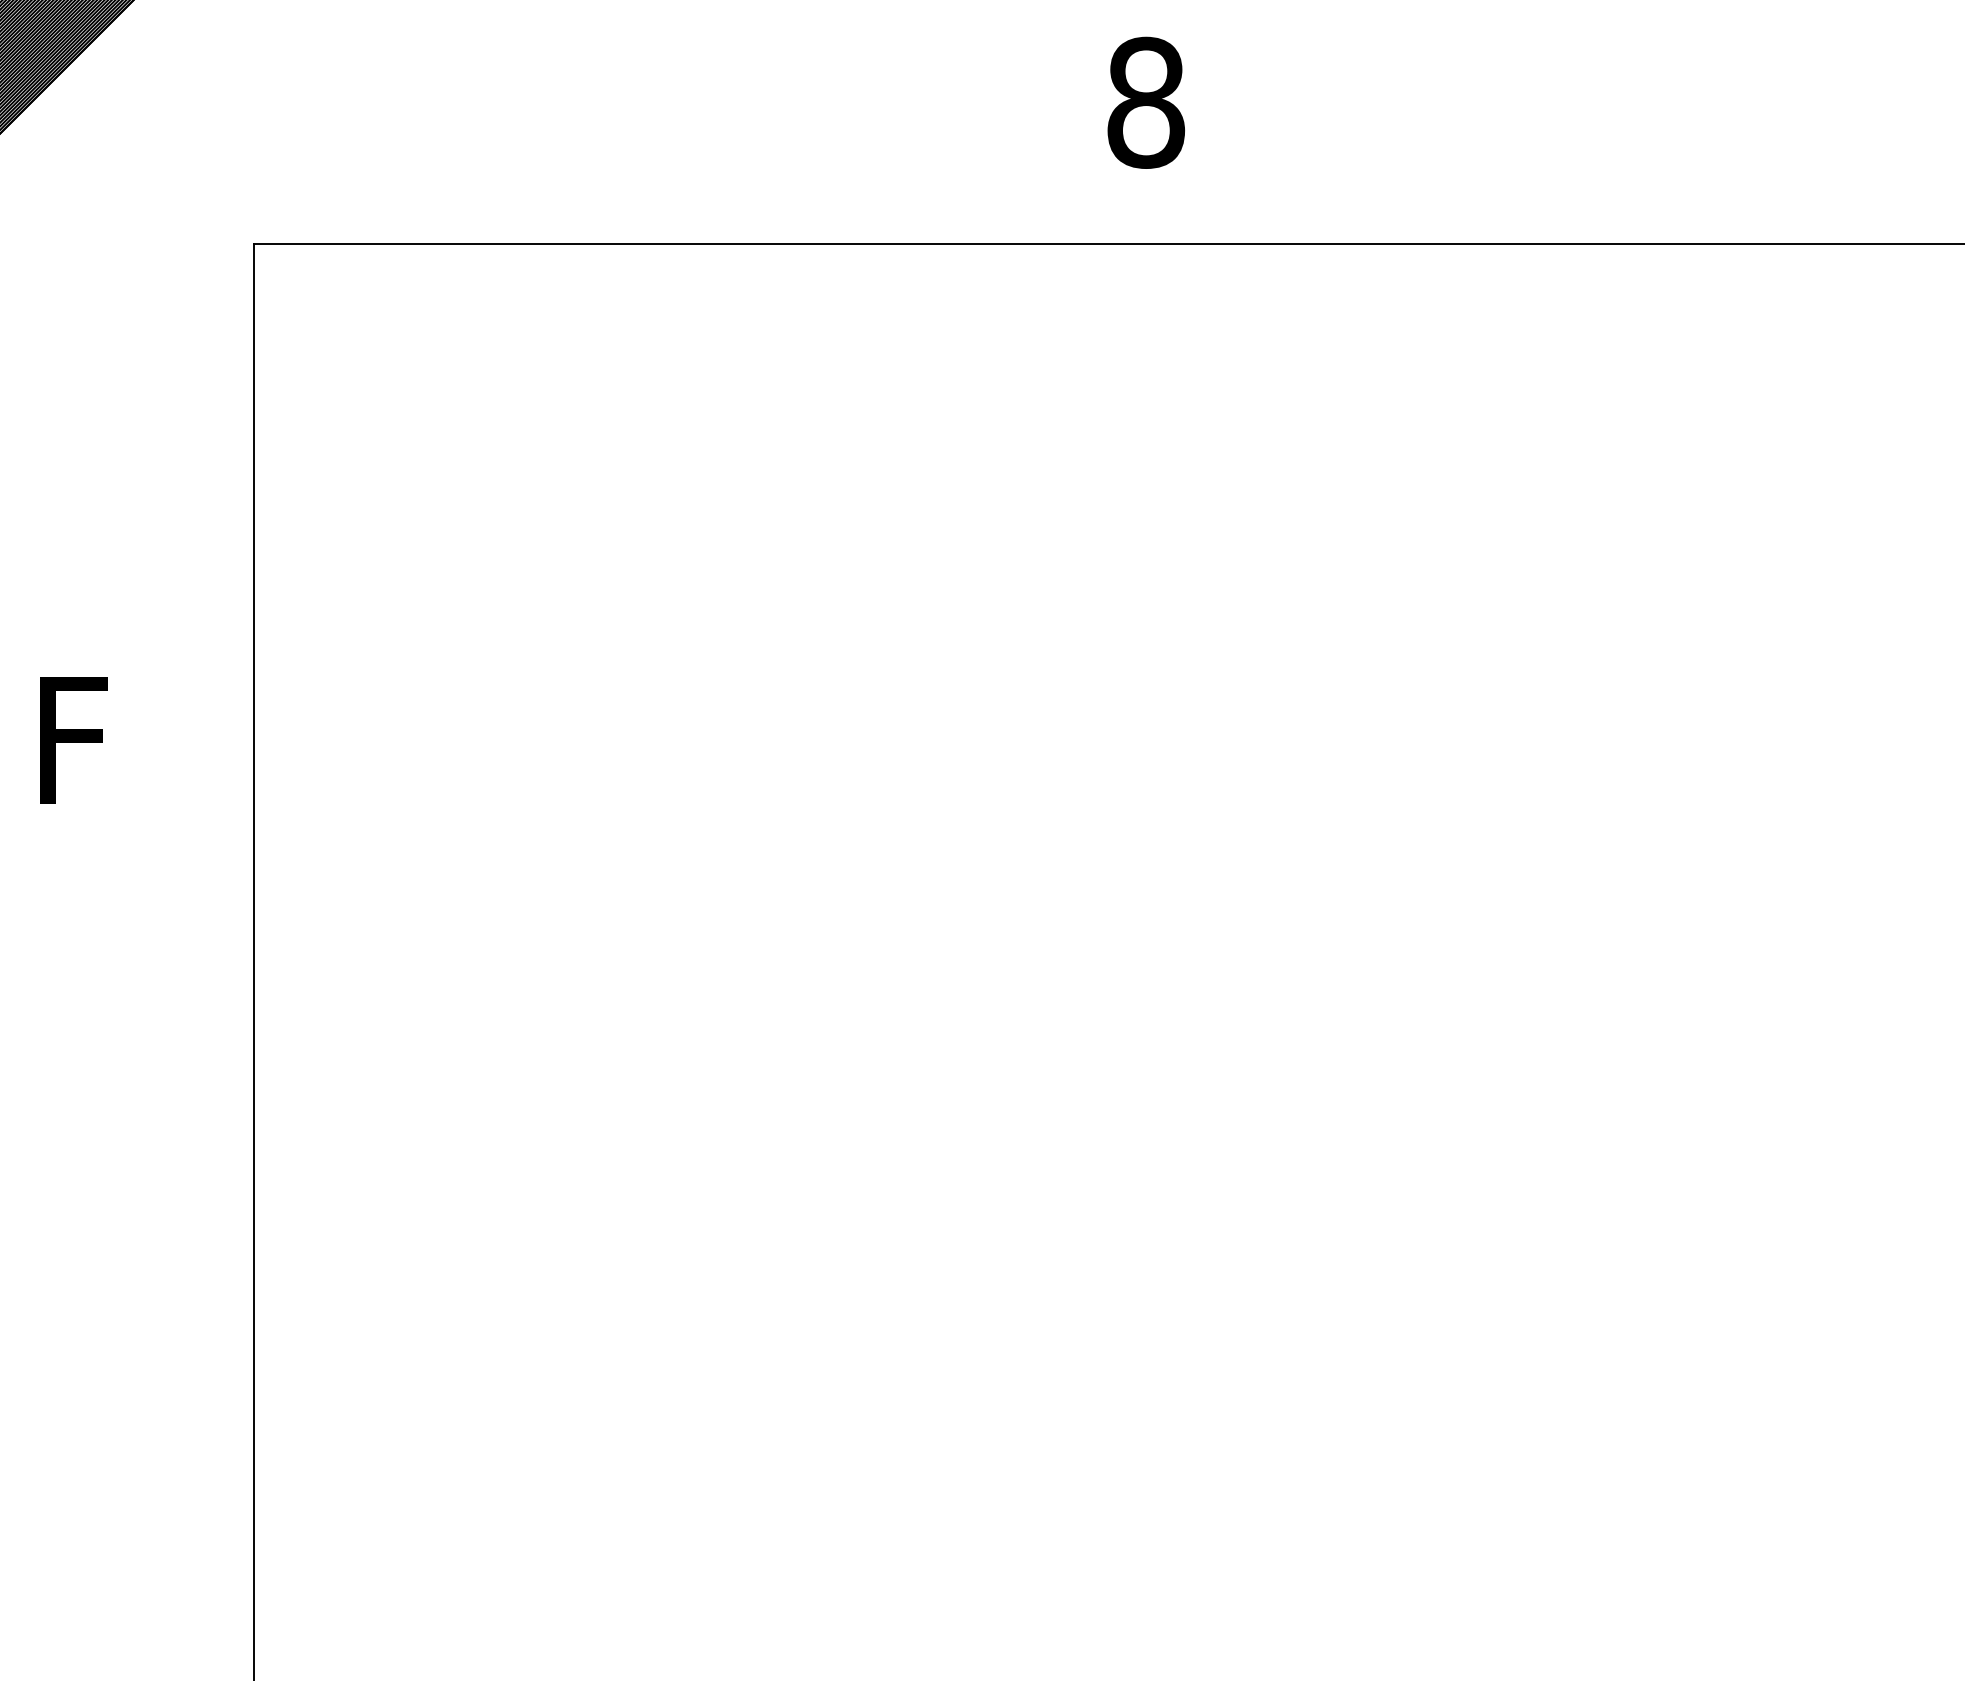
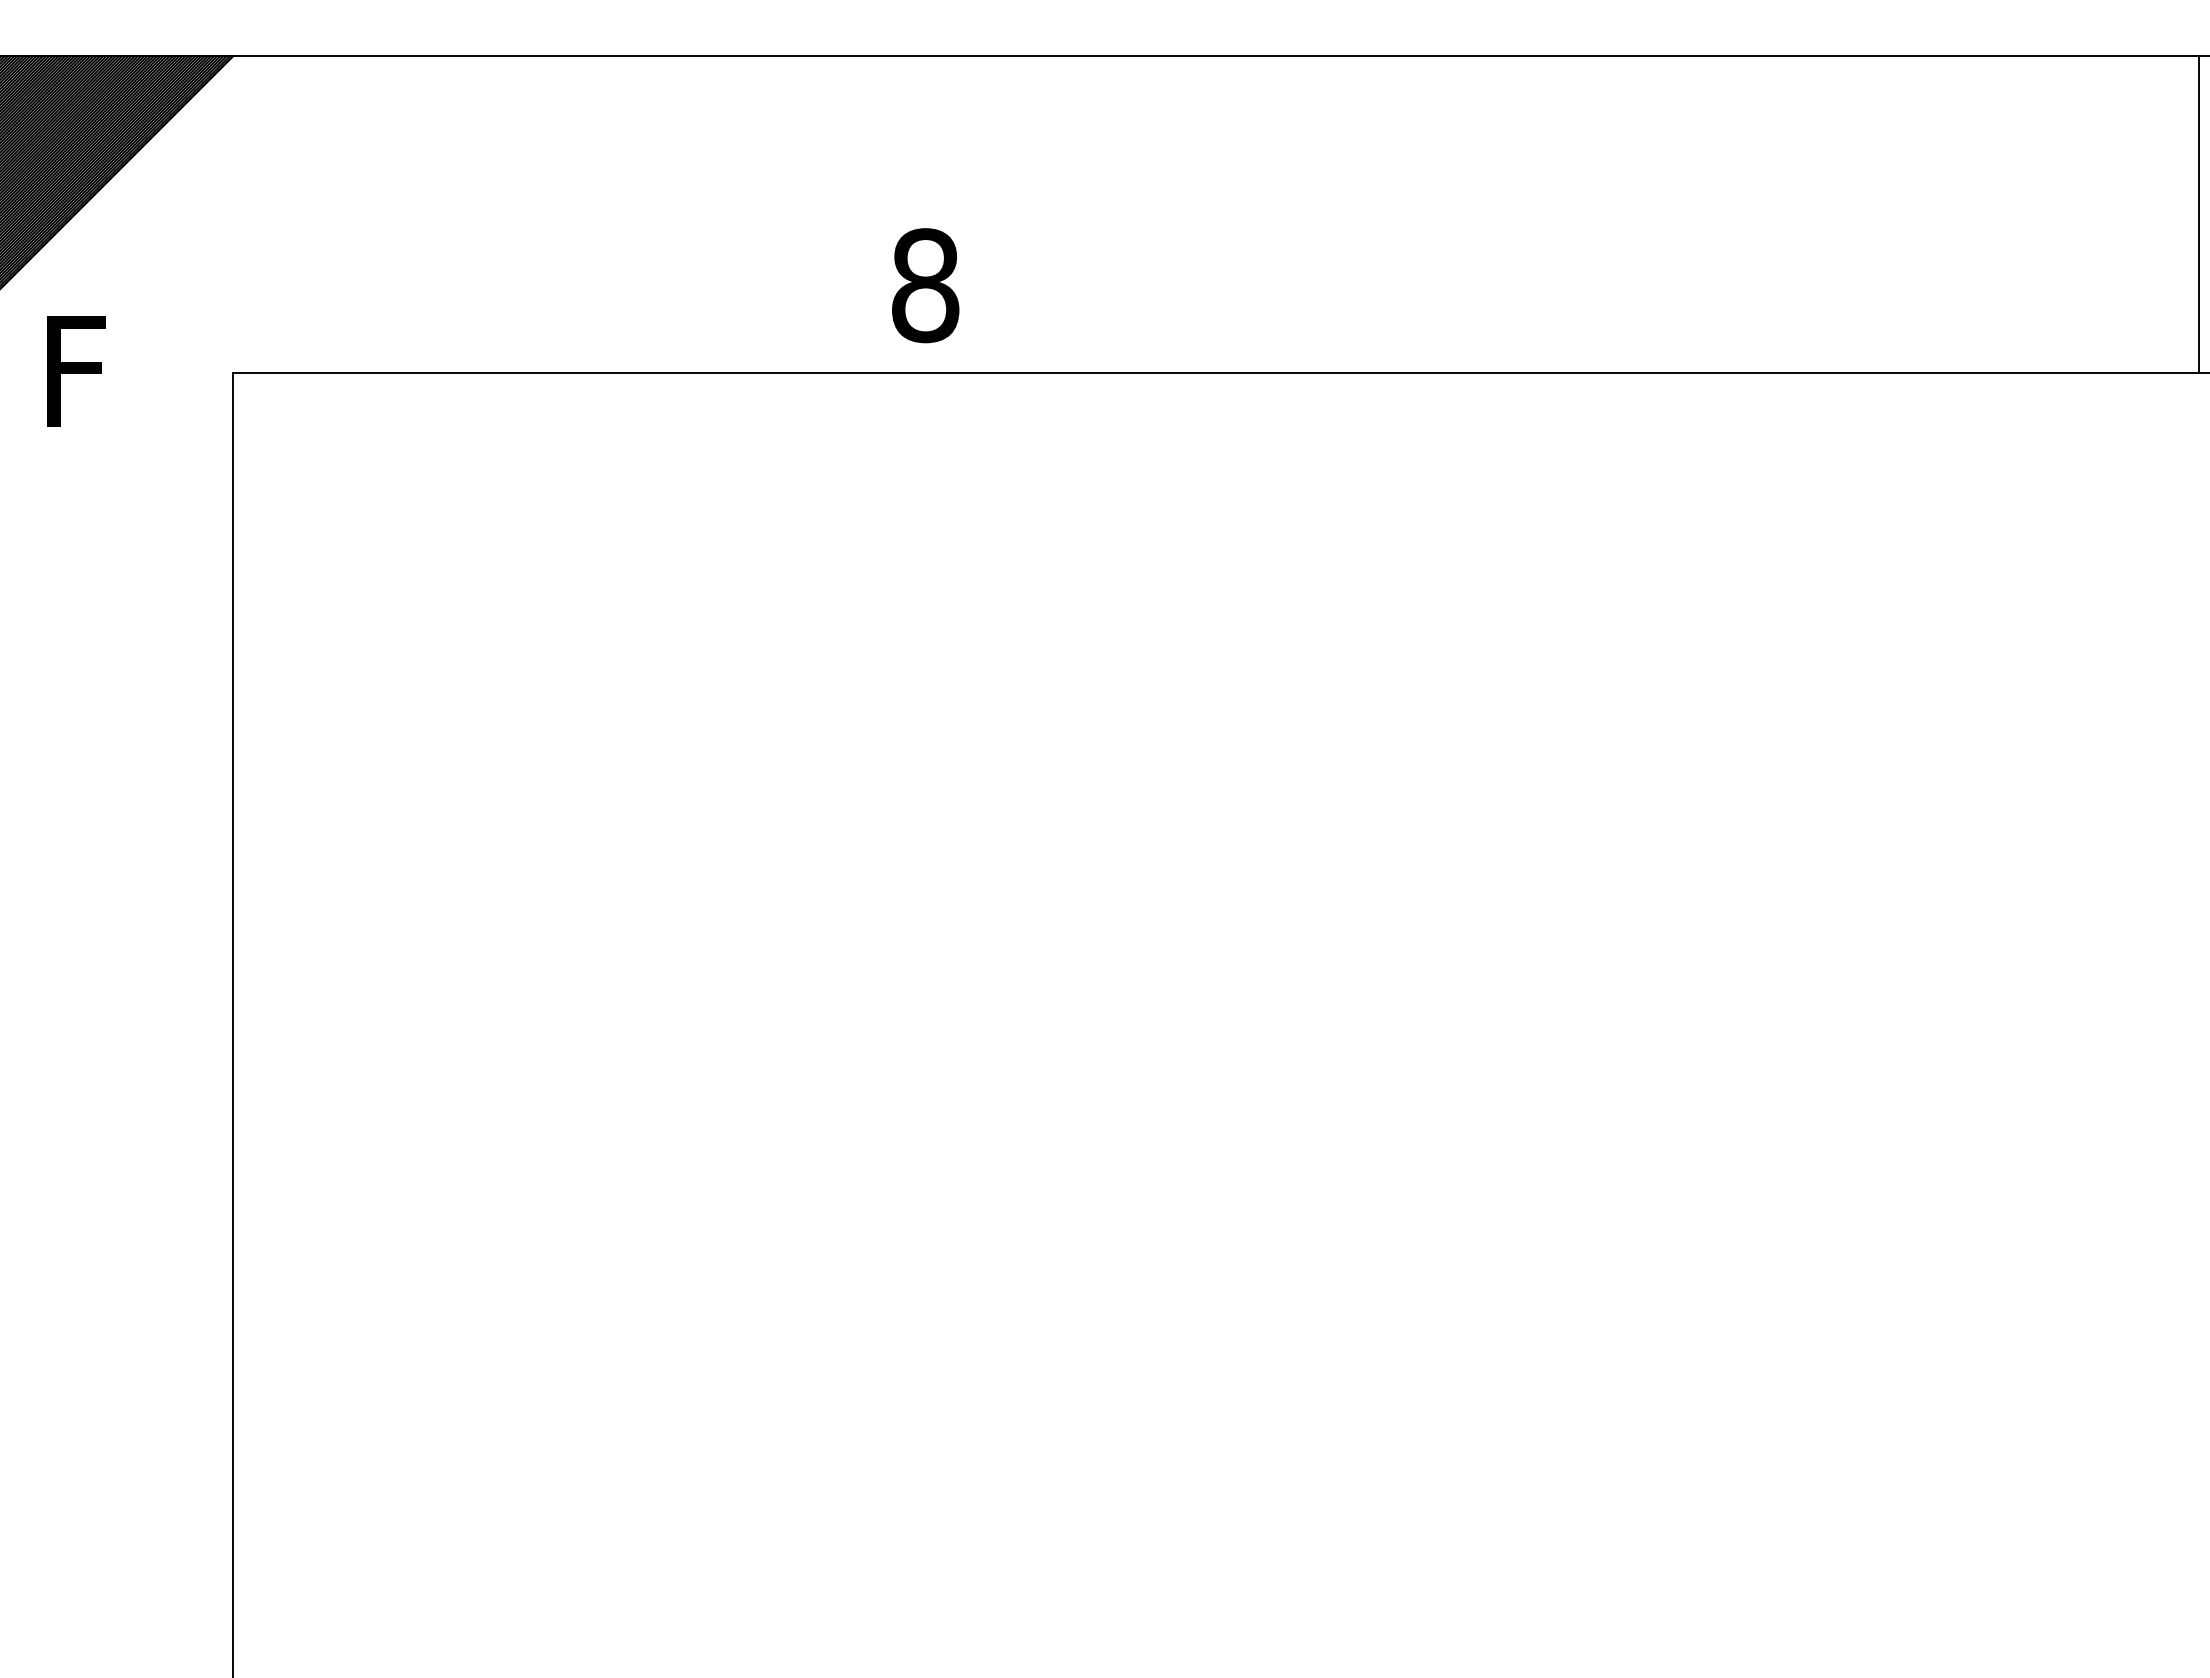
text: (1146, 102) -> (925, 285), moved
text: (74, 740) -> (76, 371), moved

